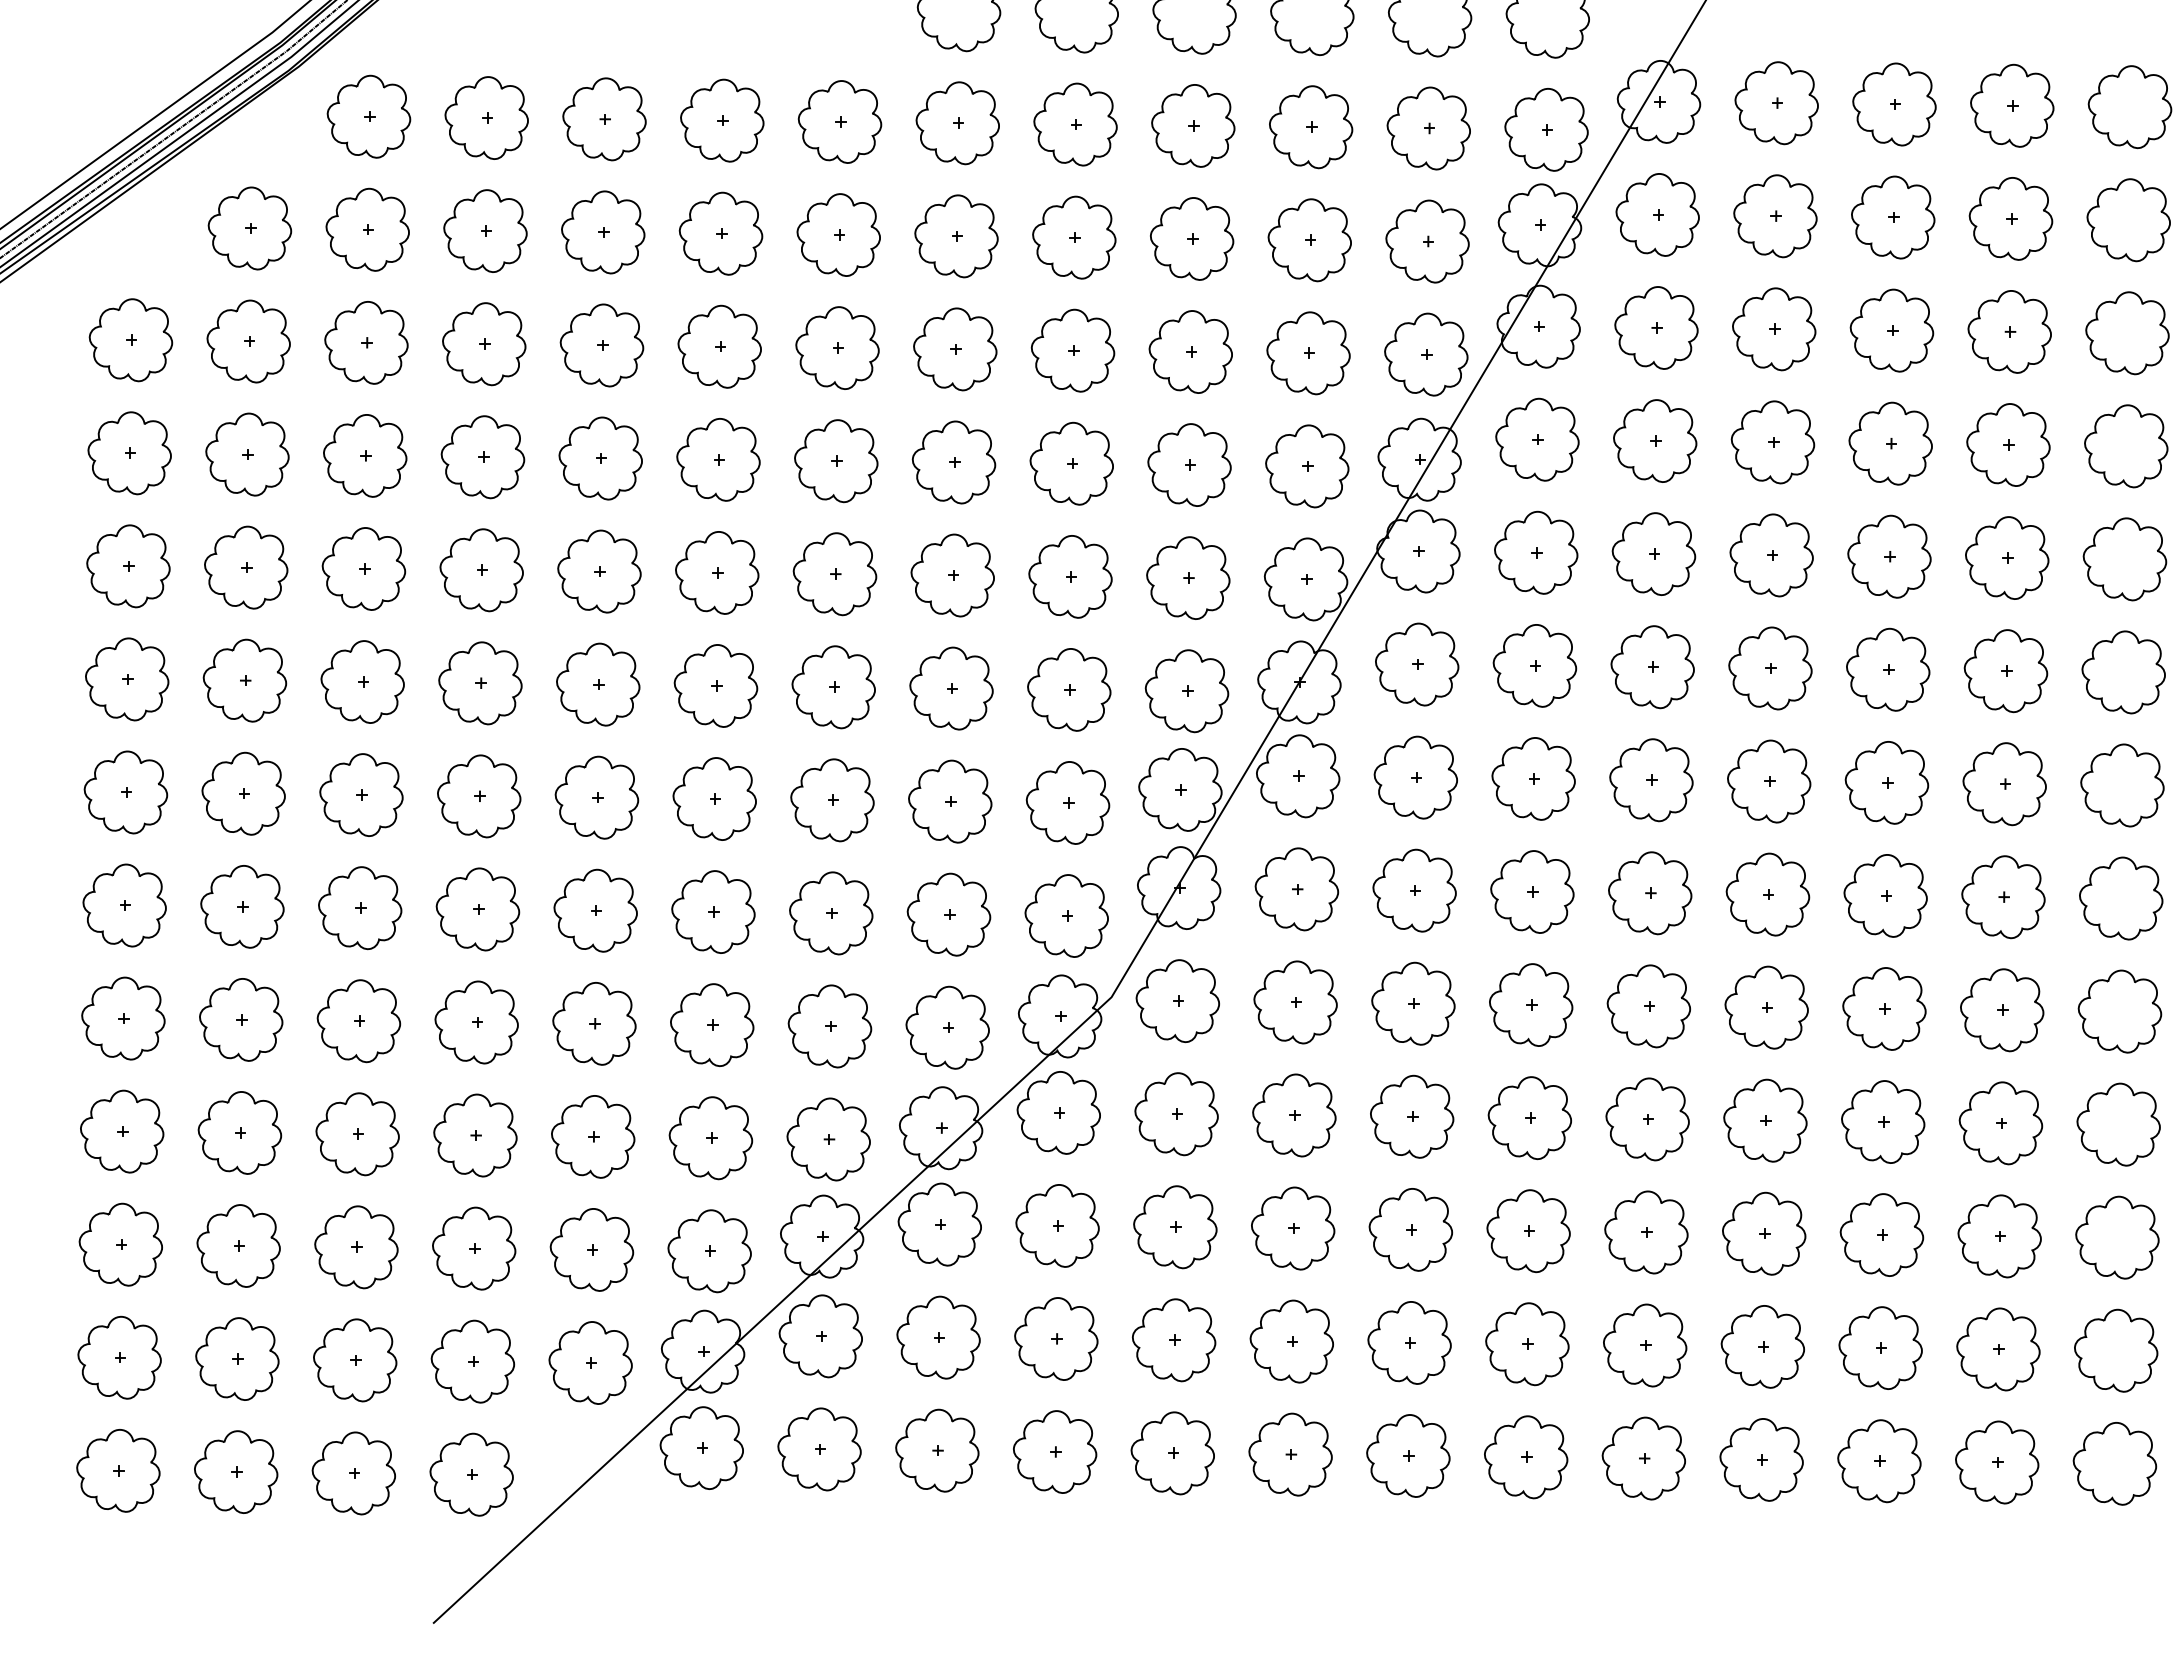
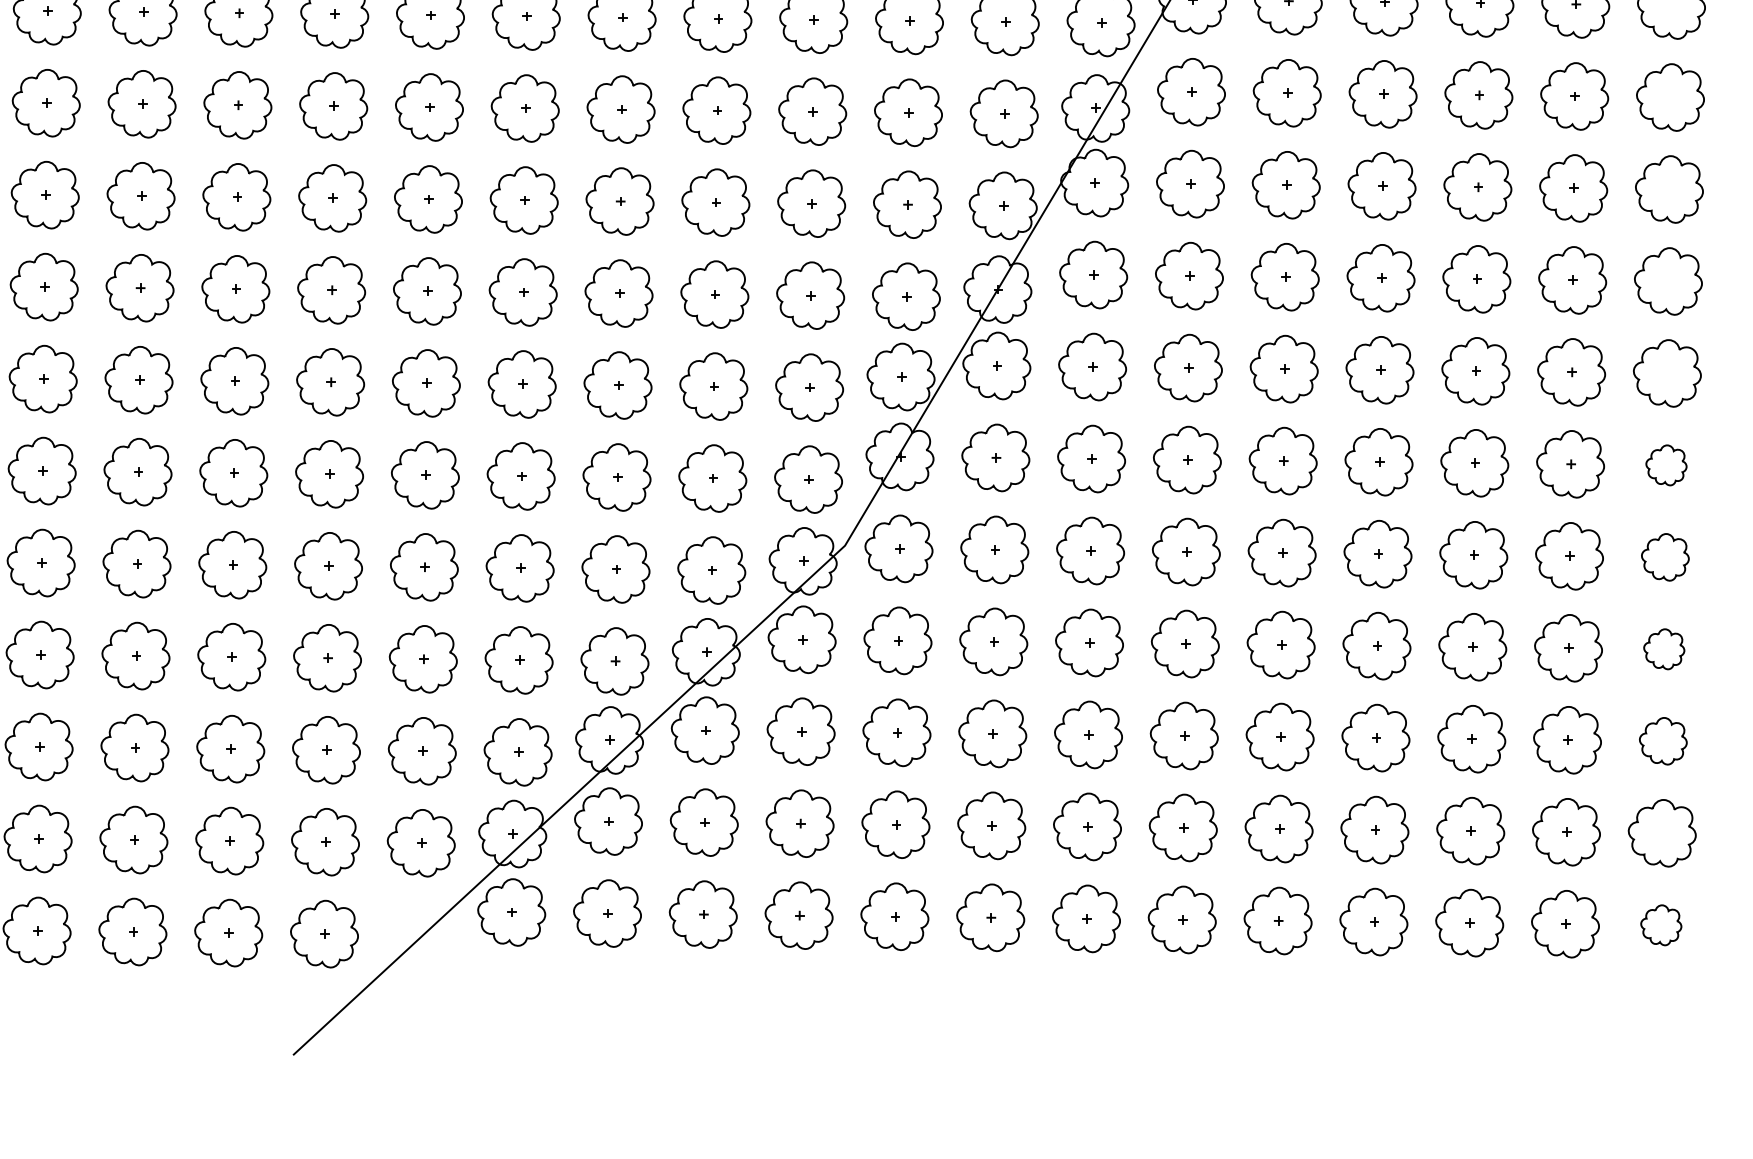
part: (2121, 898) -> (1666, 465), size x0.6
part: (2119, 1011) -> (1664, 557), size x0.7
part: (2118, 1124) -> (1664, 649), size x0.6
part: (2117, 1237) -> (1663, 741), size x0.7
part: (2114, 1463) -> (1660, 925), size x0.6

